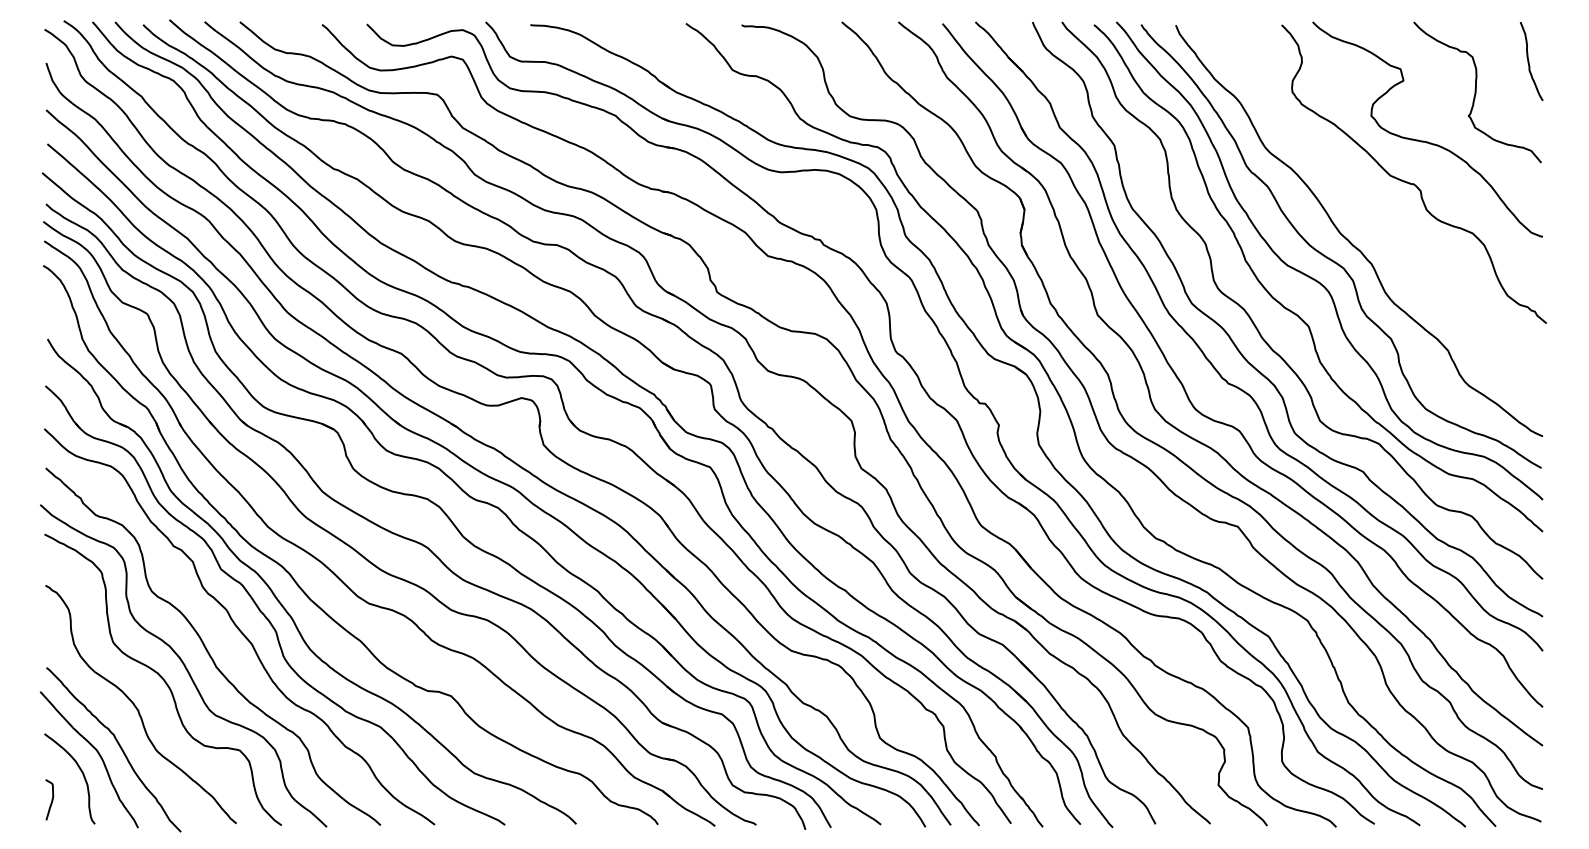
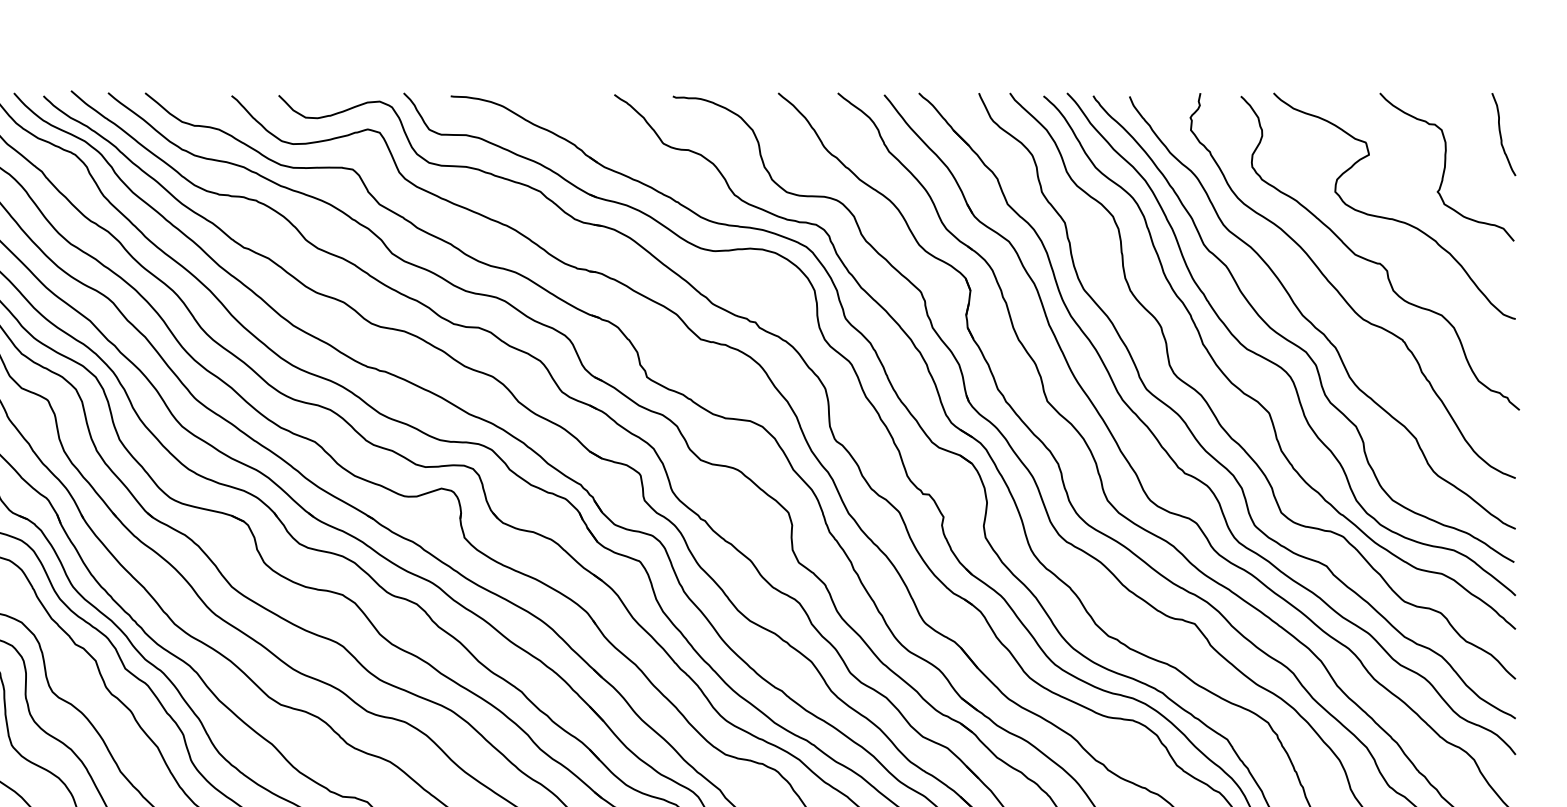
curve: (1378, 214) -> (1342, 295), added

